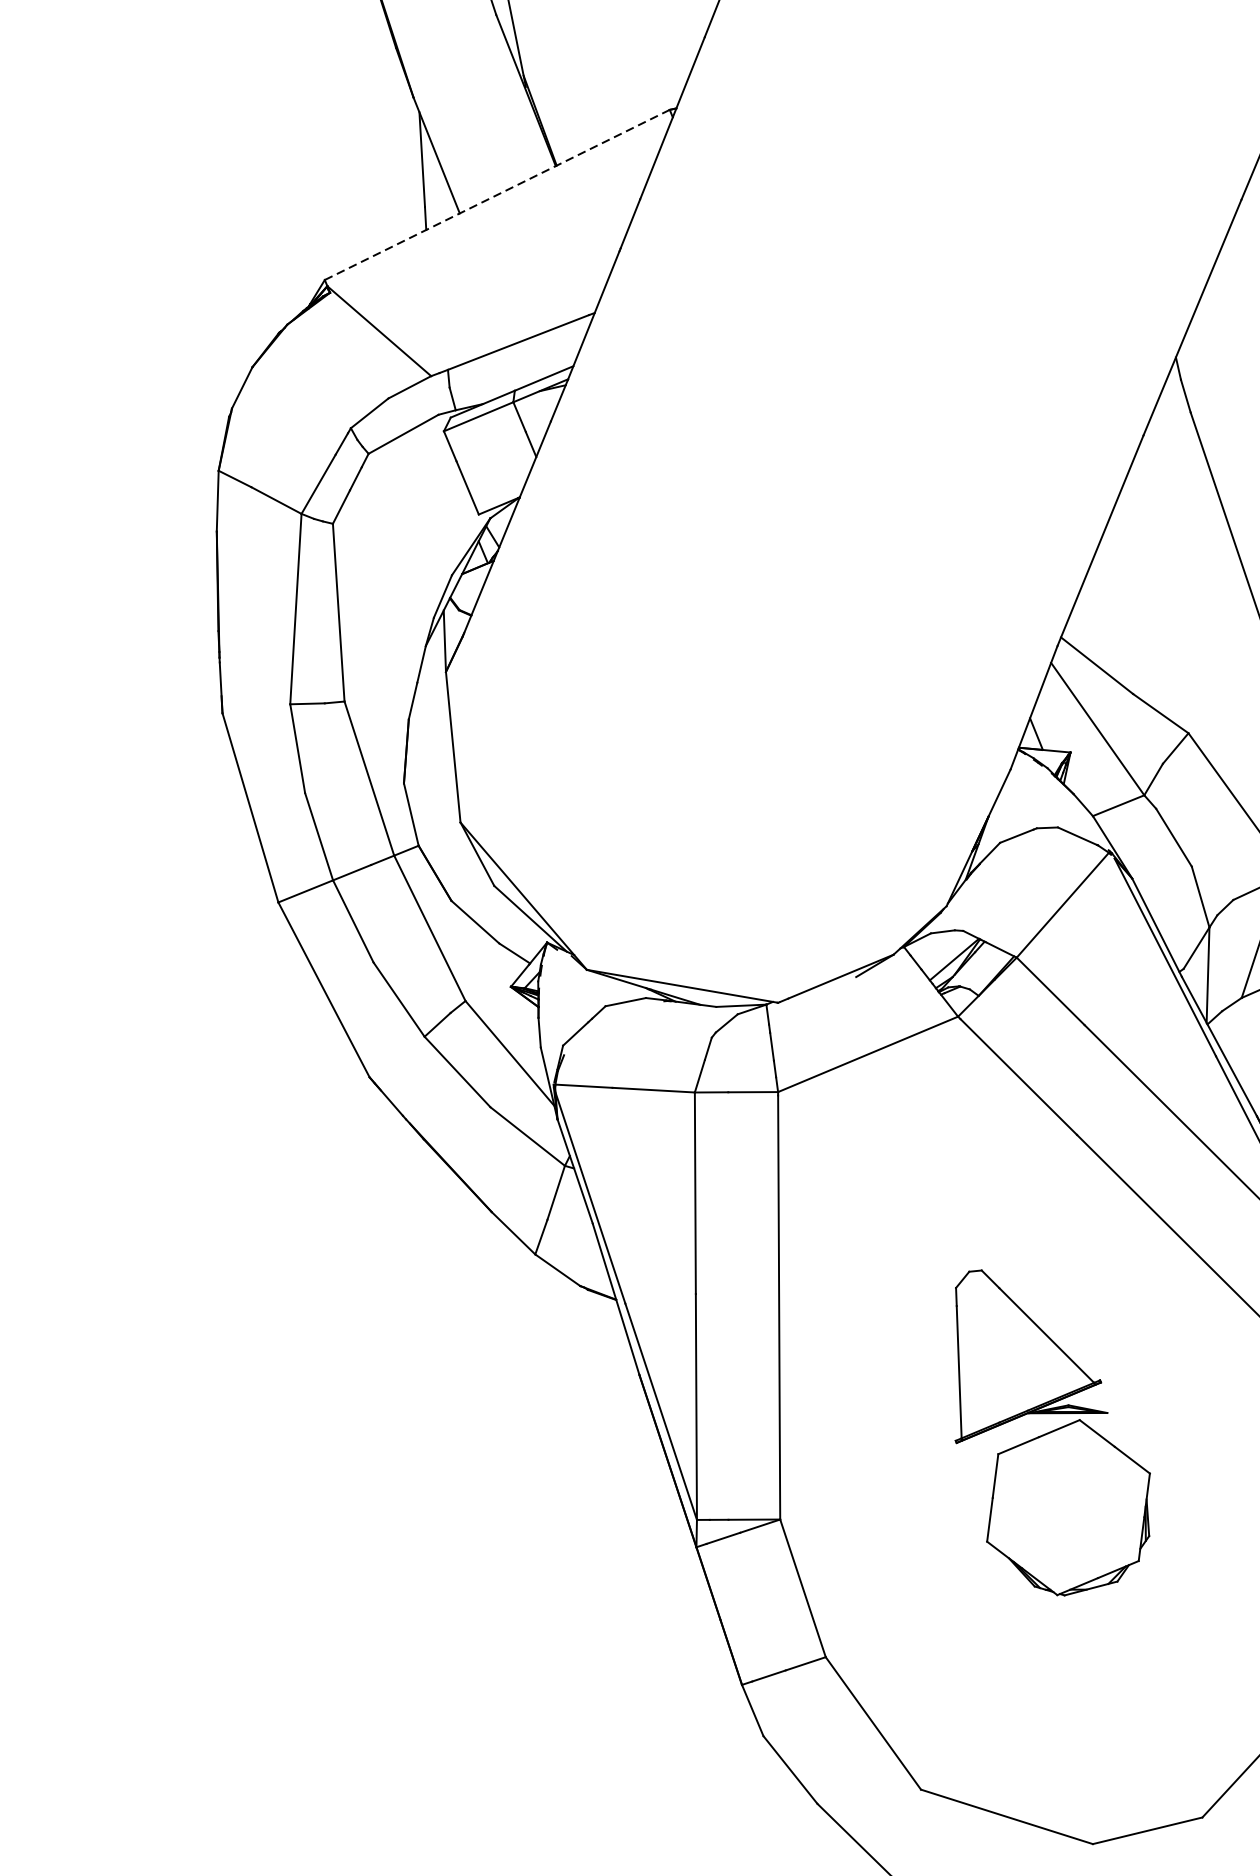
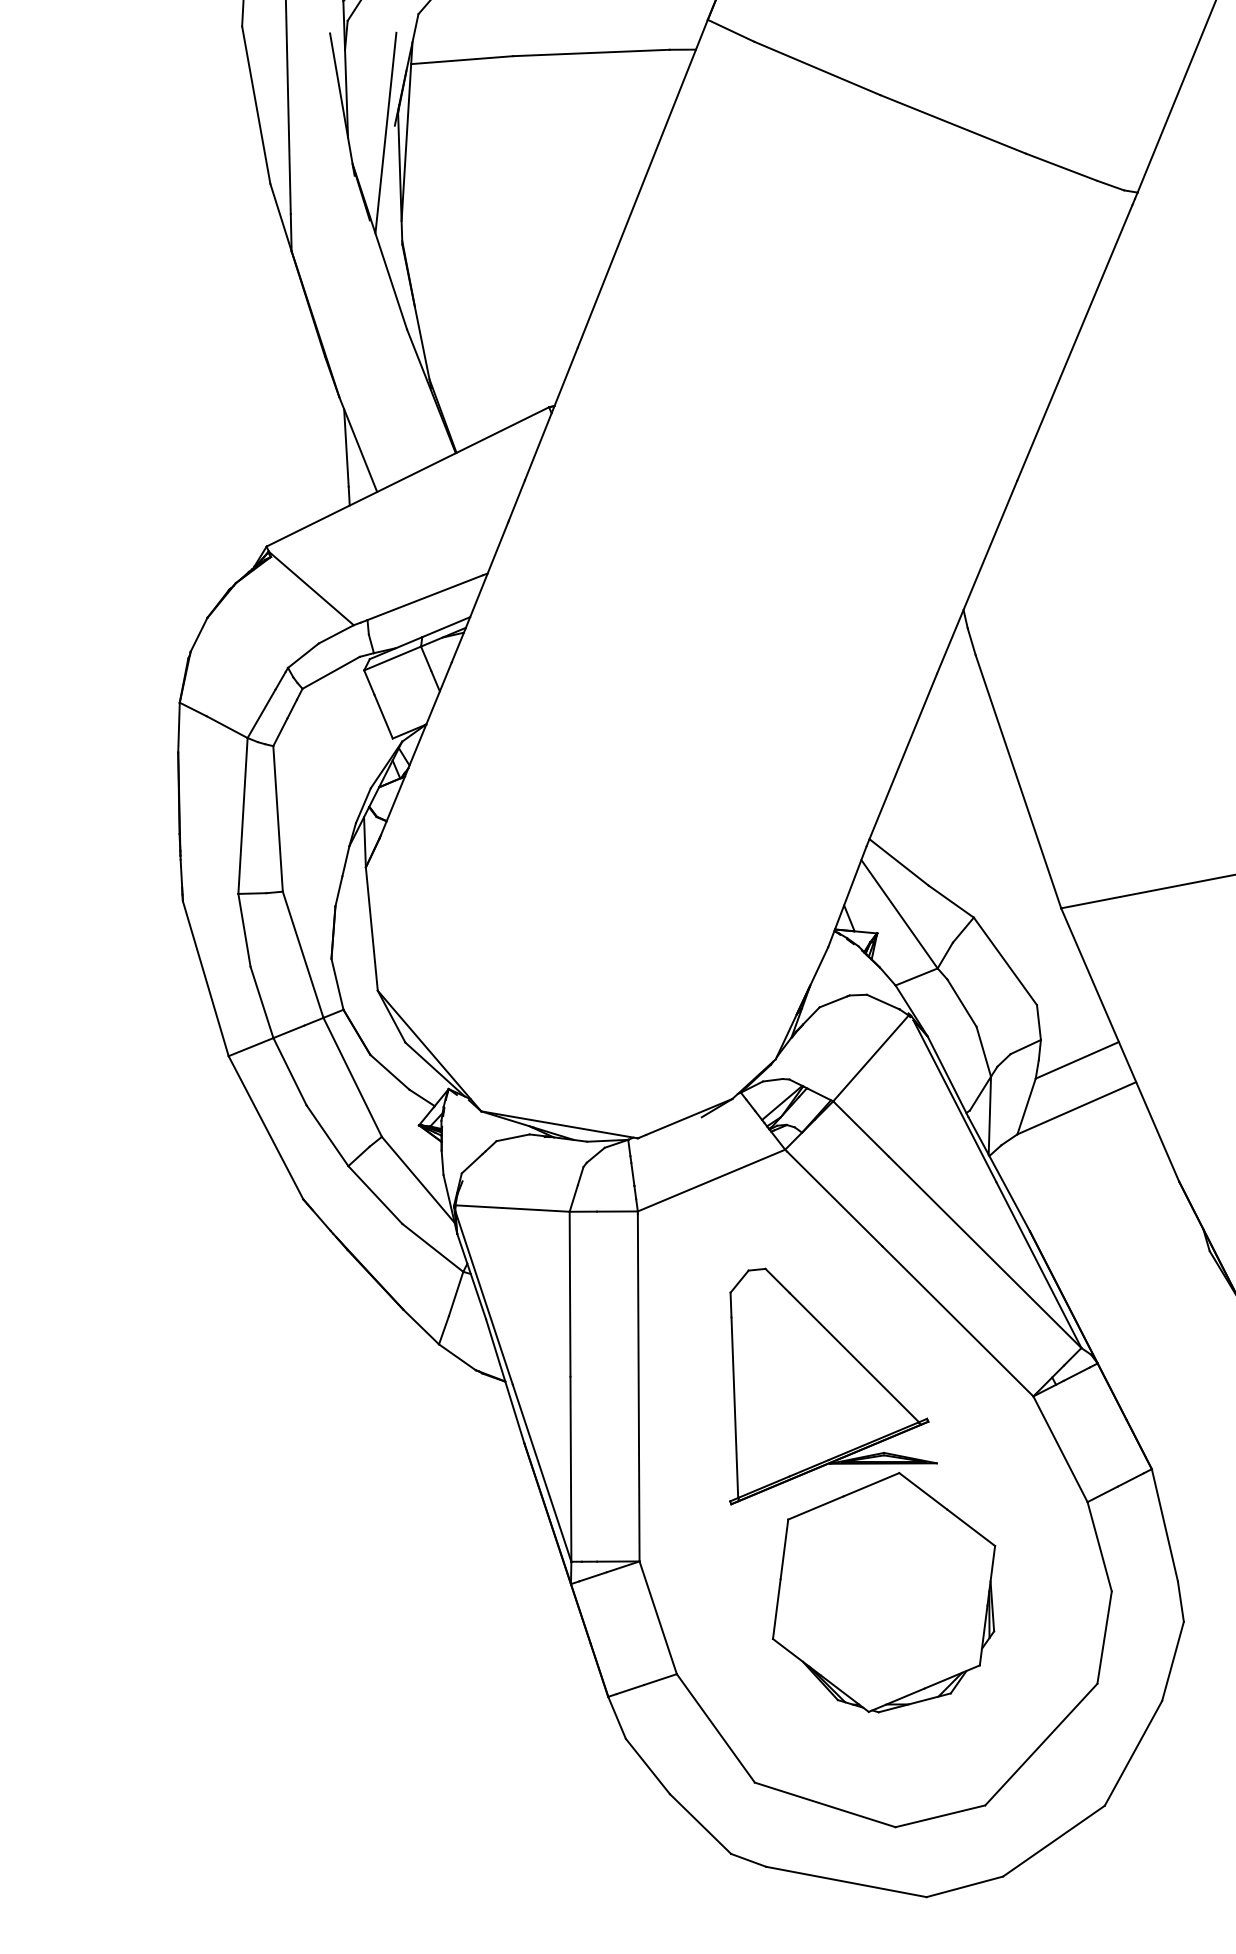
line: (498, 194) -> (408, 476), dashed -> solid
part: (1052, 1432) -> (862, 1490), size x1.67

